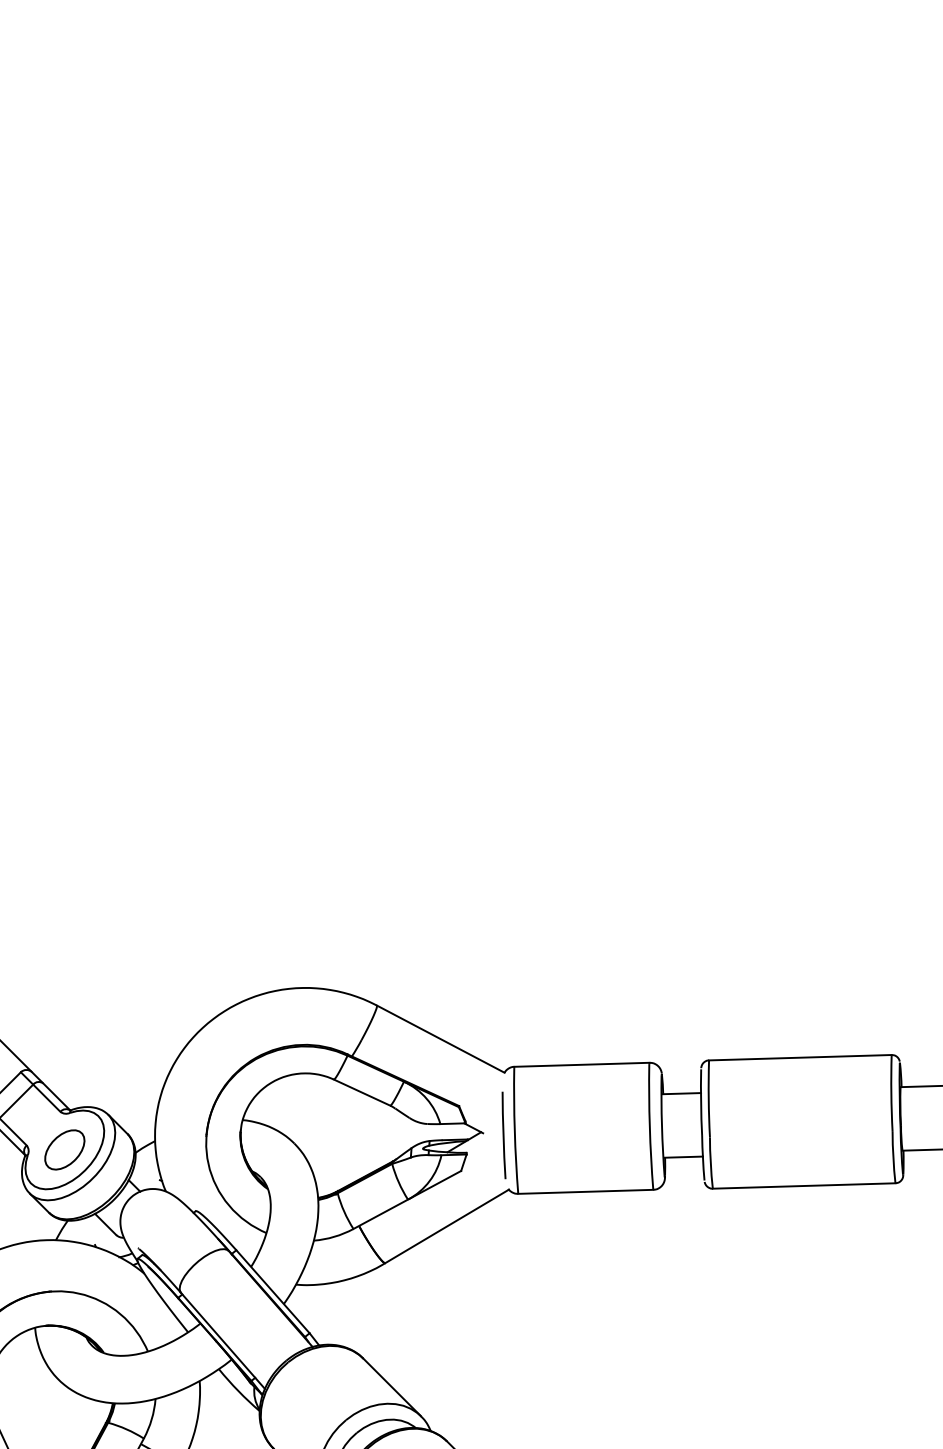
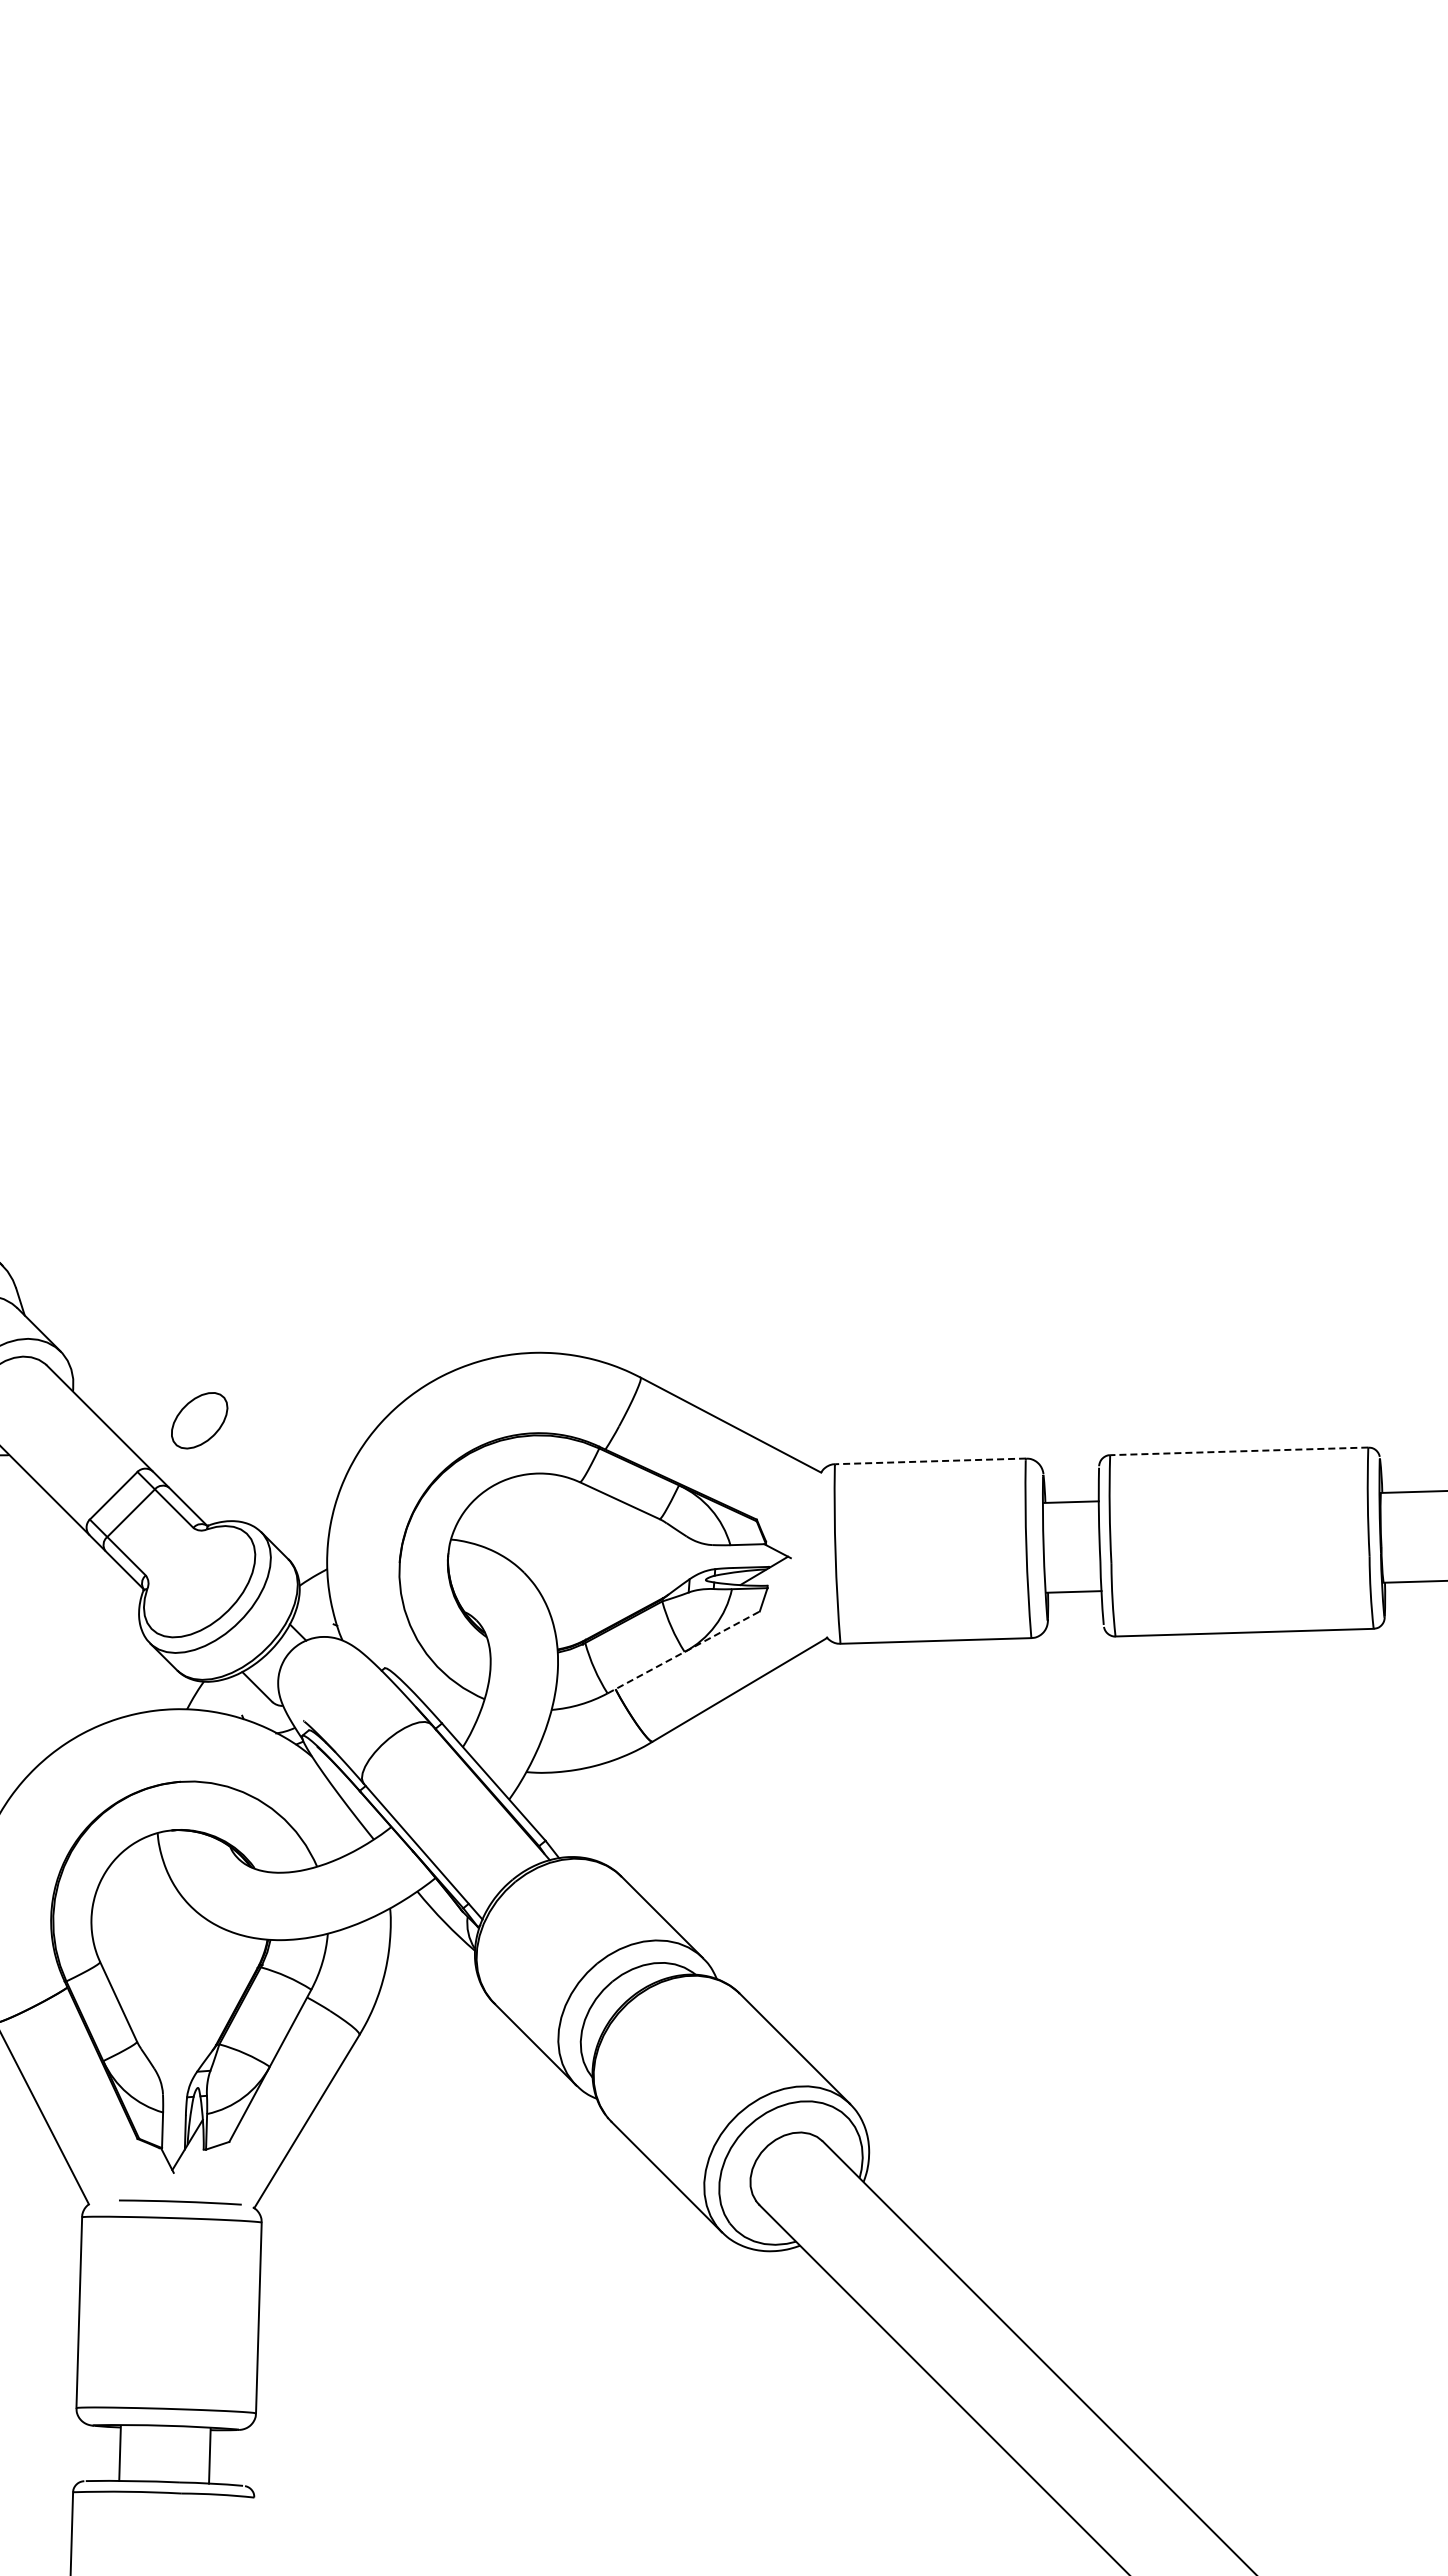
line: (799, 1057) -> (1238, 1451), solid -> dashed
line: (581, 1064) -> (930, 1461), solid -> dashed
line: (504, 1134) -> (820, 1560), removed
part: (64, 1149) -> (199, 1420), moved
line: (407, 1200) -> (684, 1652), solid -> dashed

